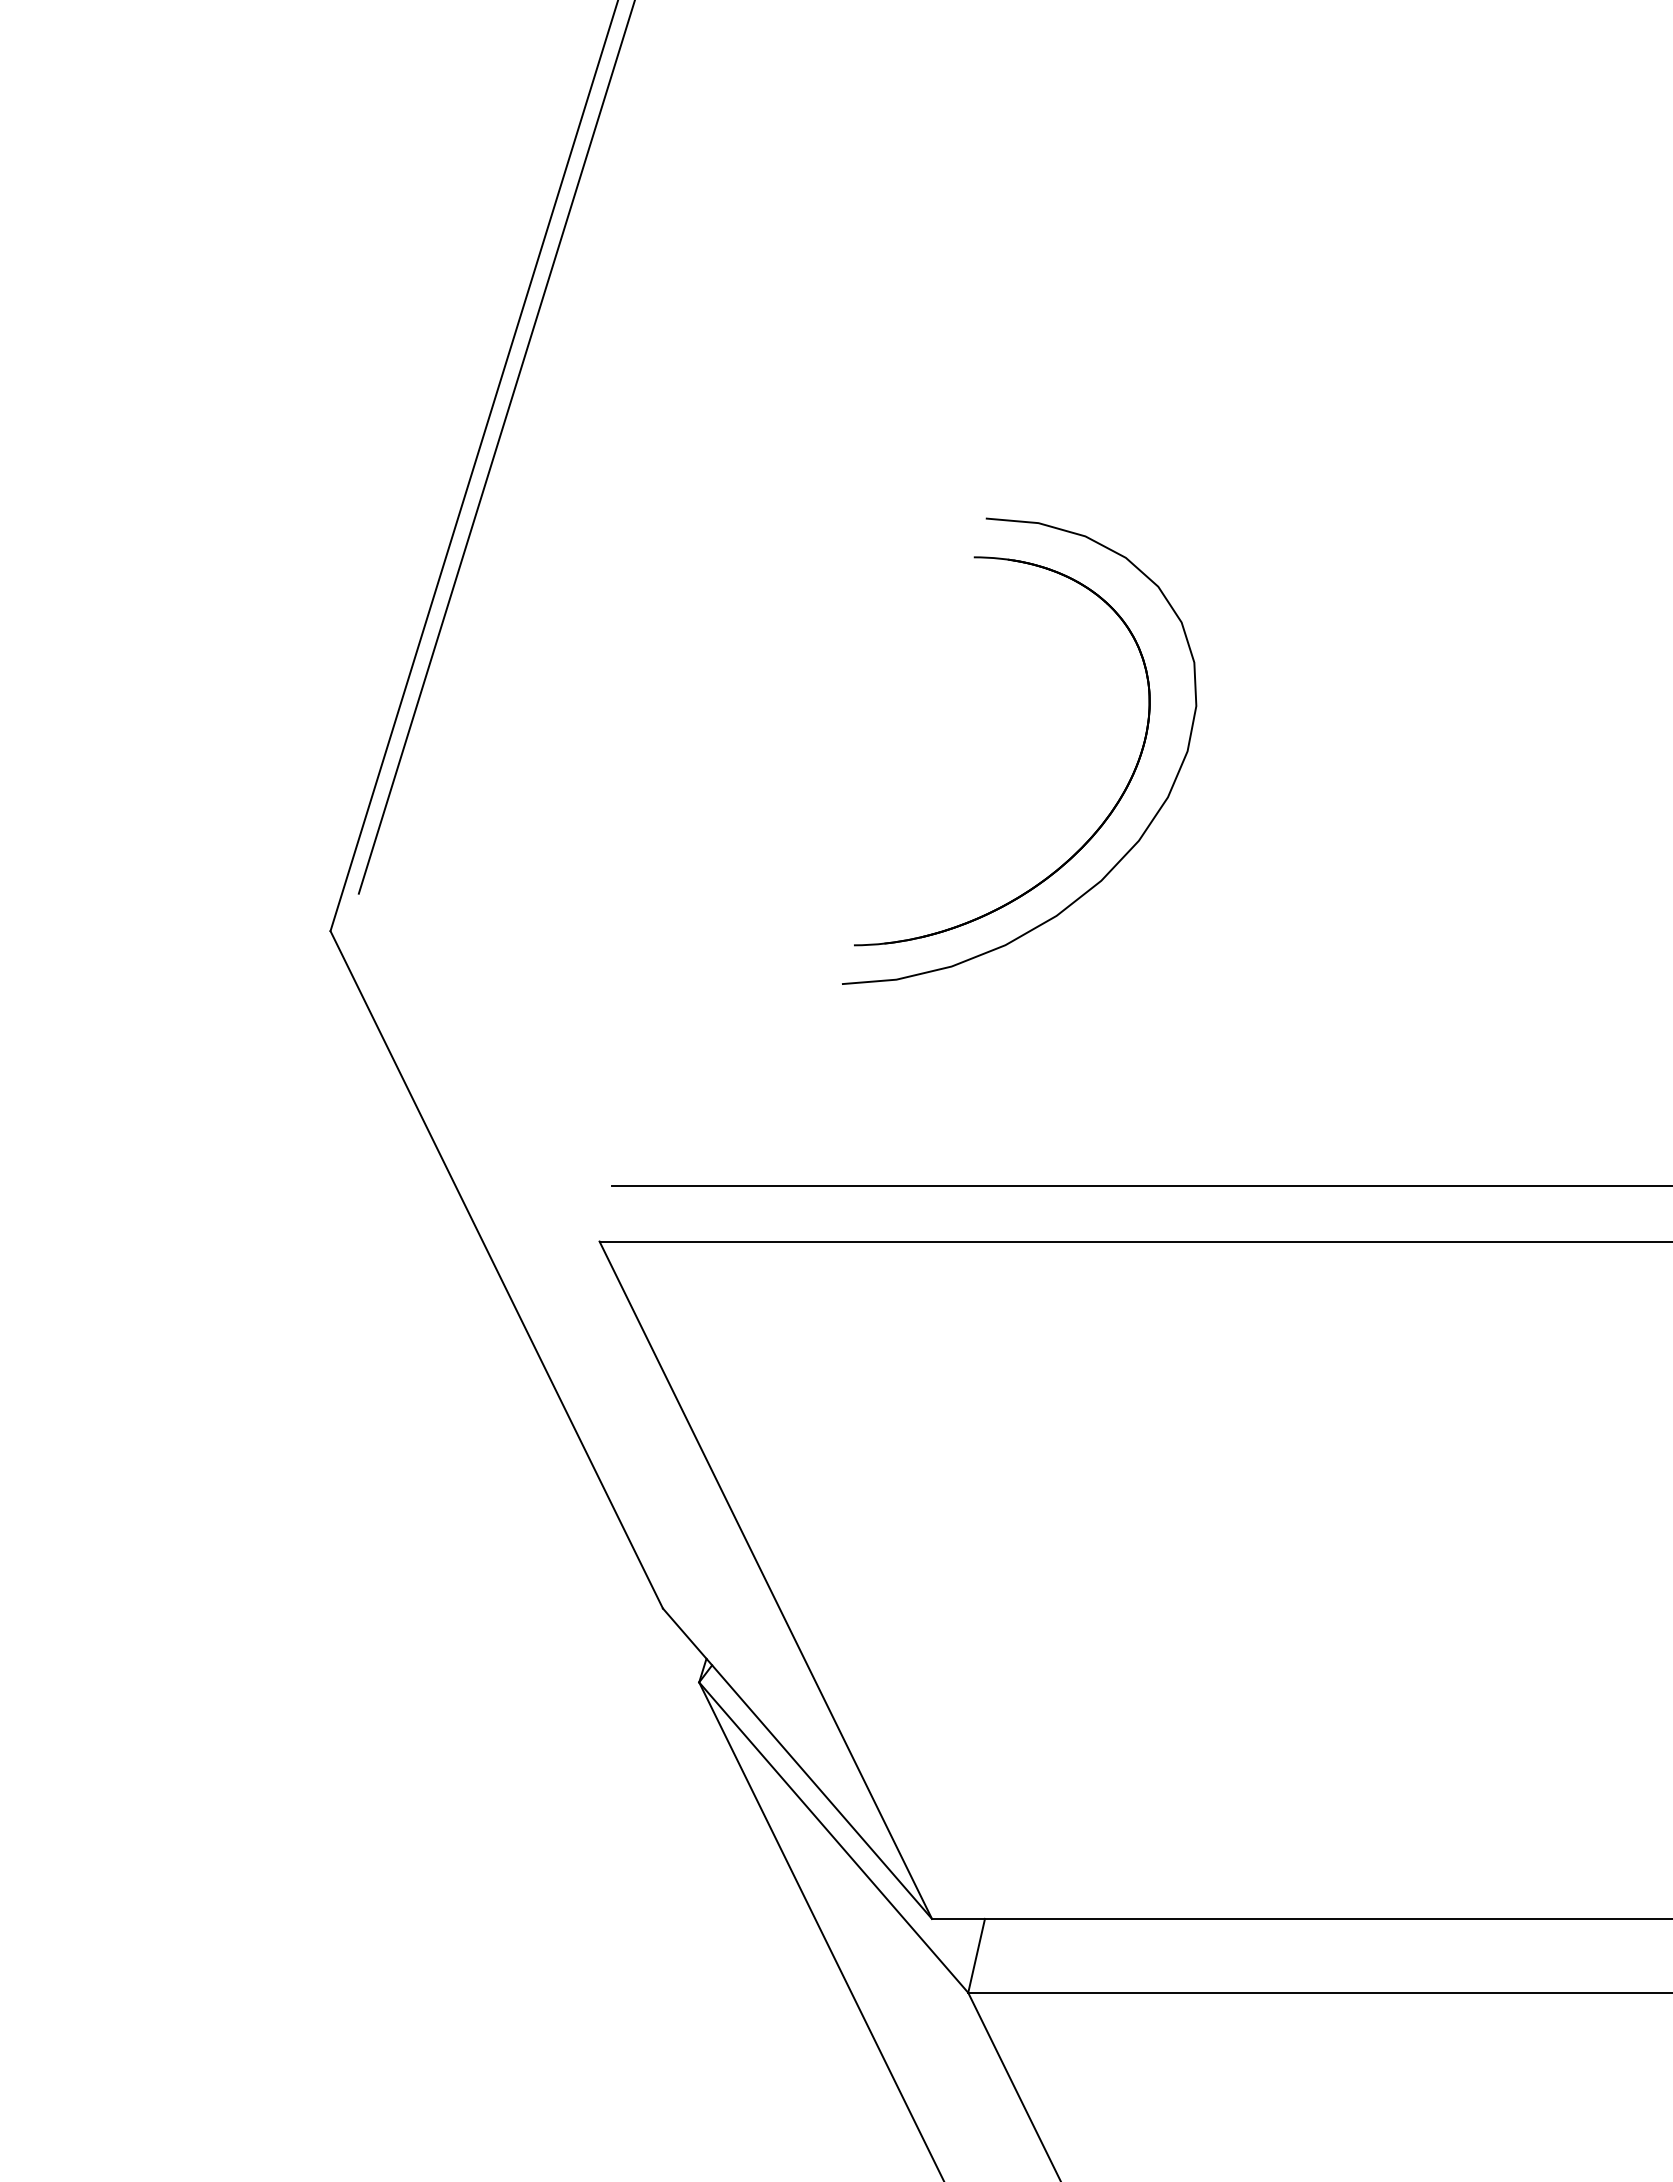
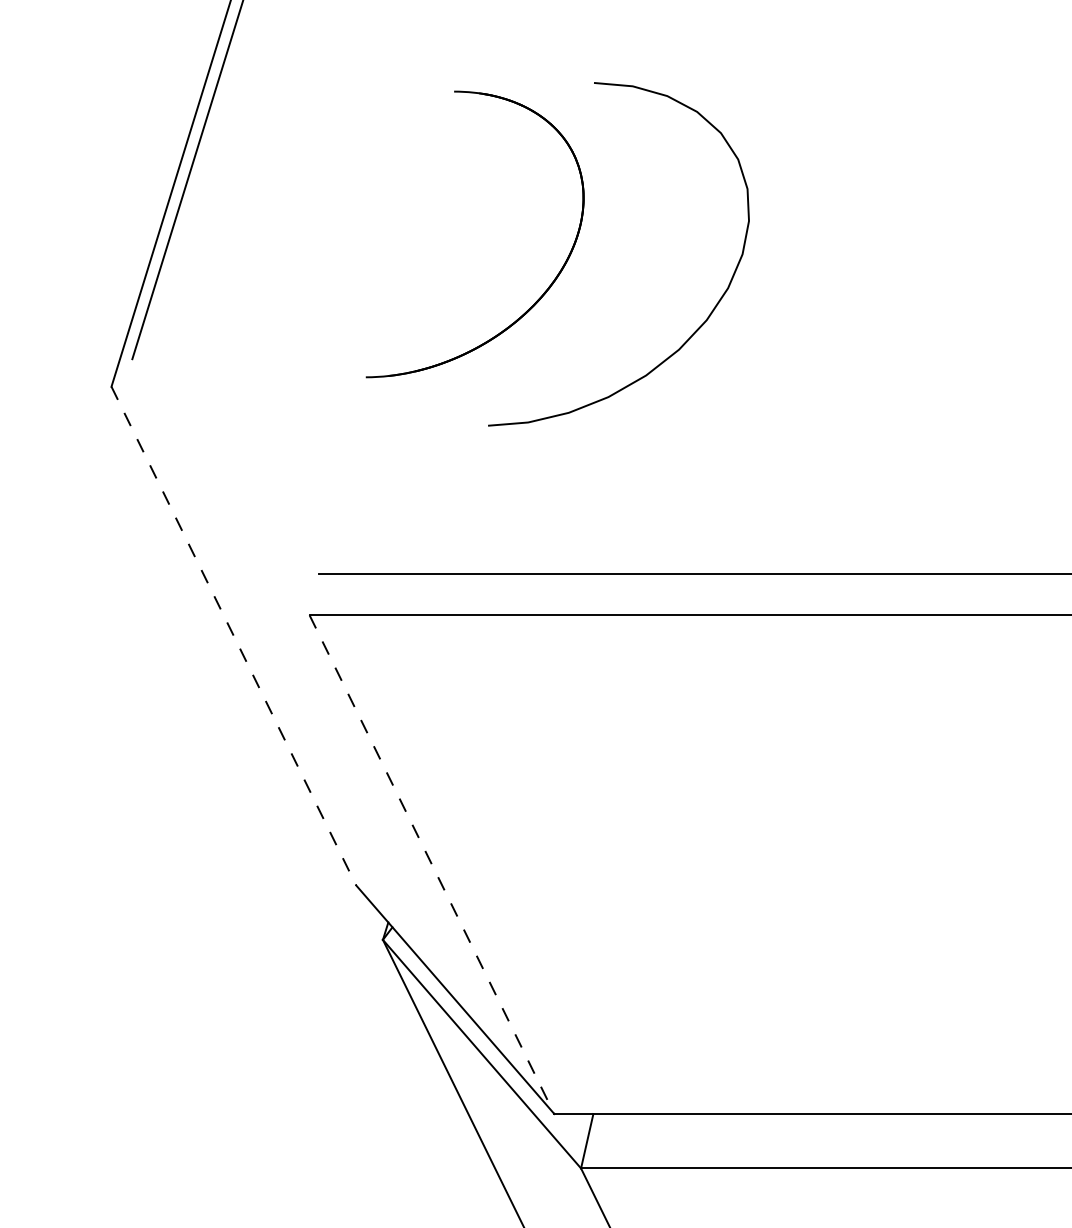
part: (1097, 828) -> (545, 291), moved
line: (496, 1270) -> (233, 636), solid -> dashed
line: (766, 1580) -> (432, 864), solid -> dashed

